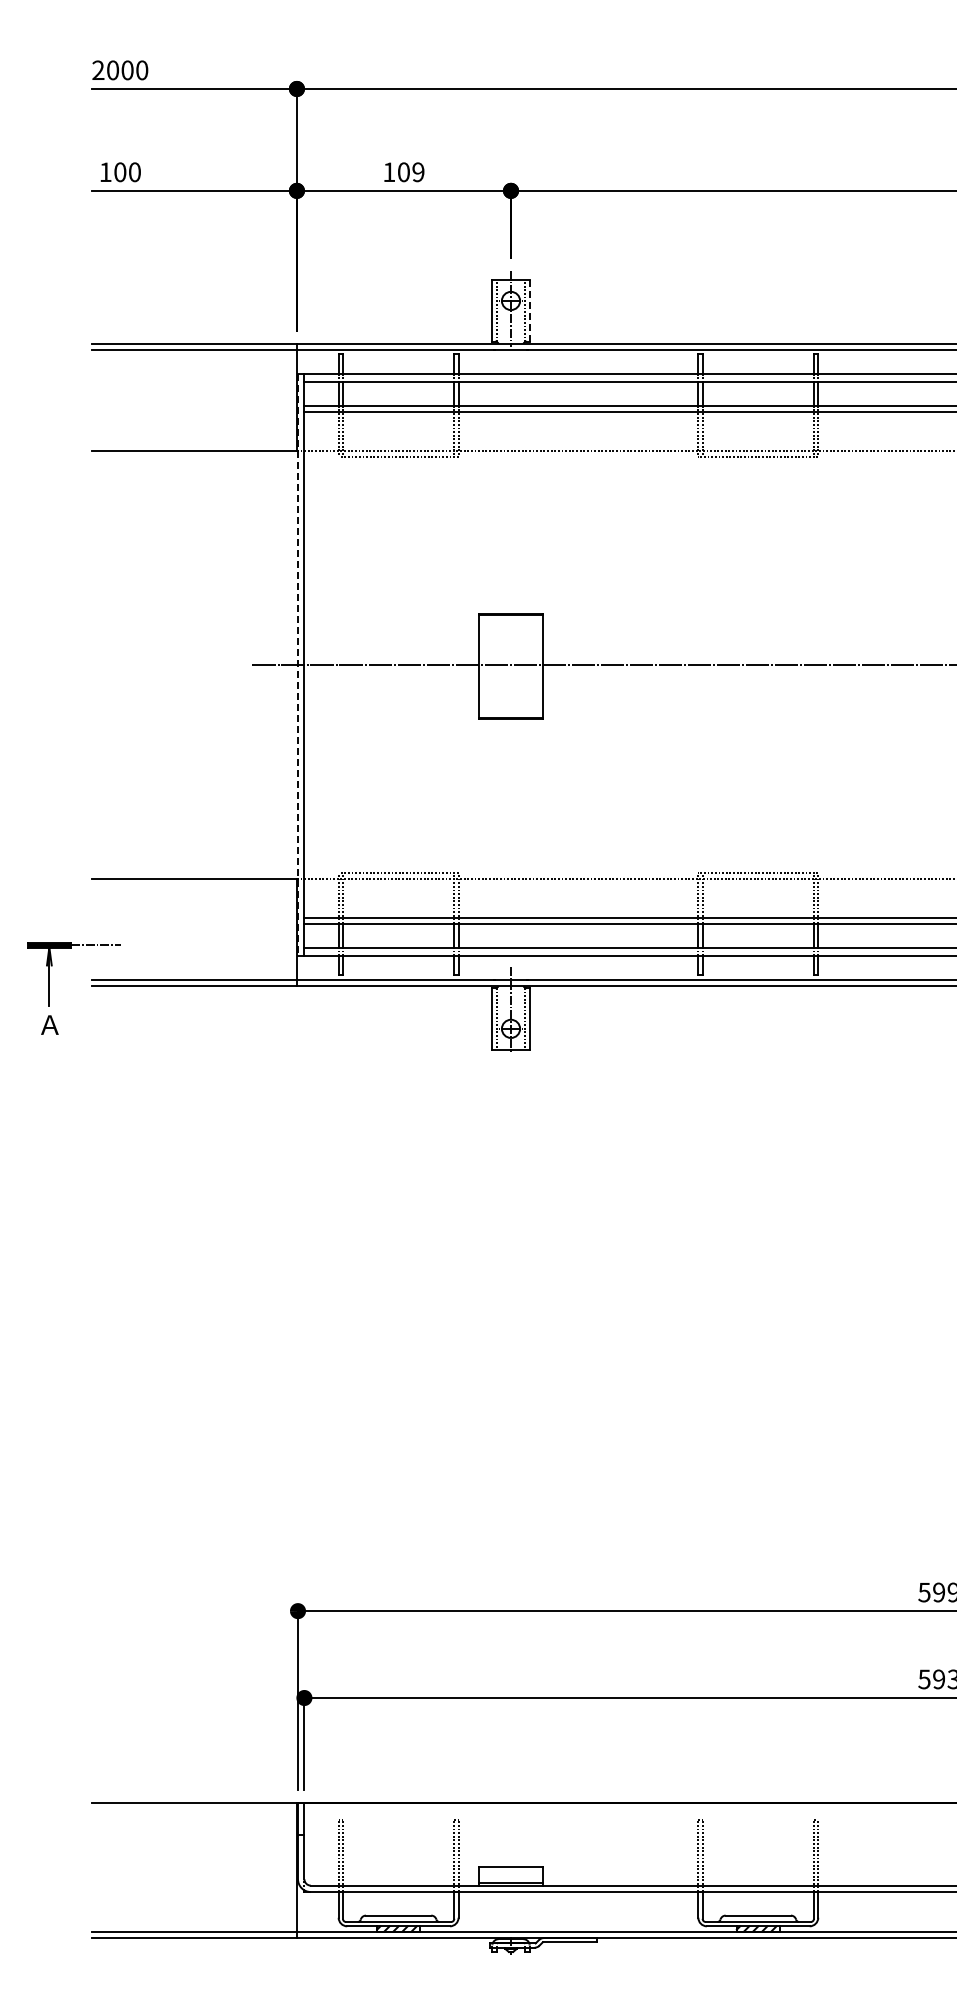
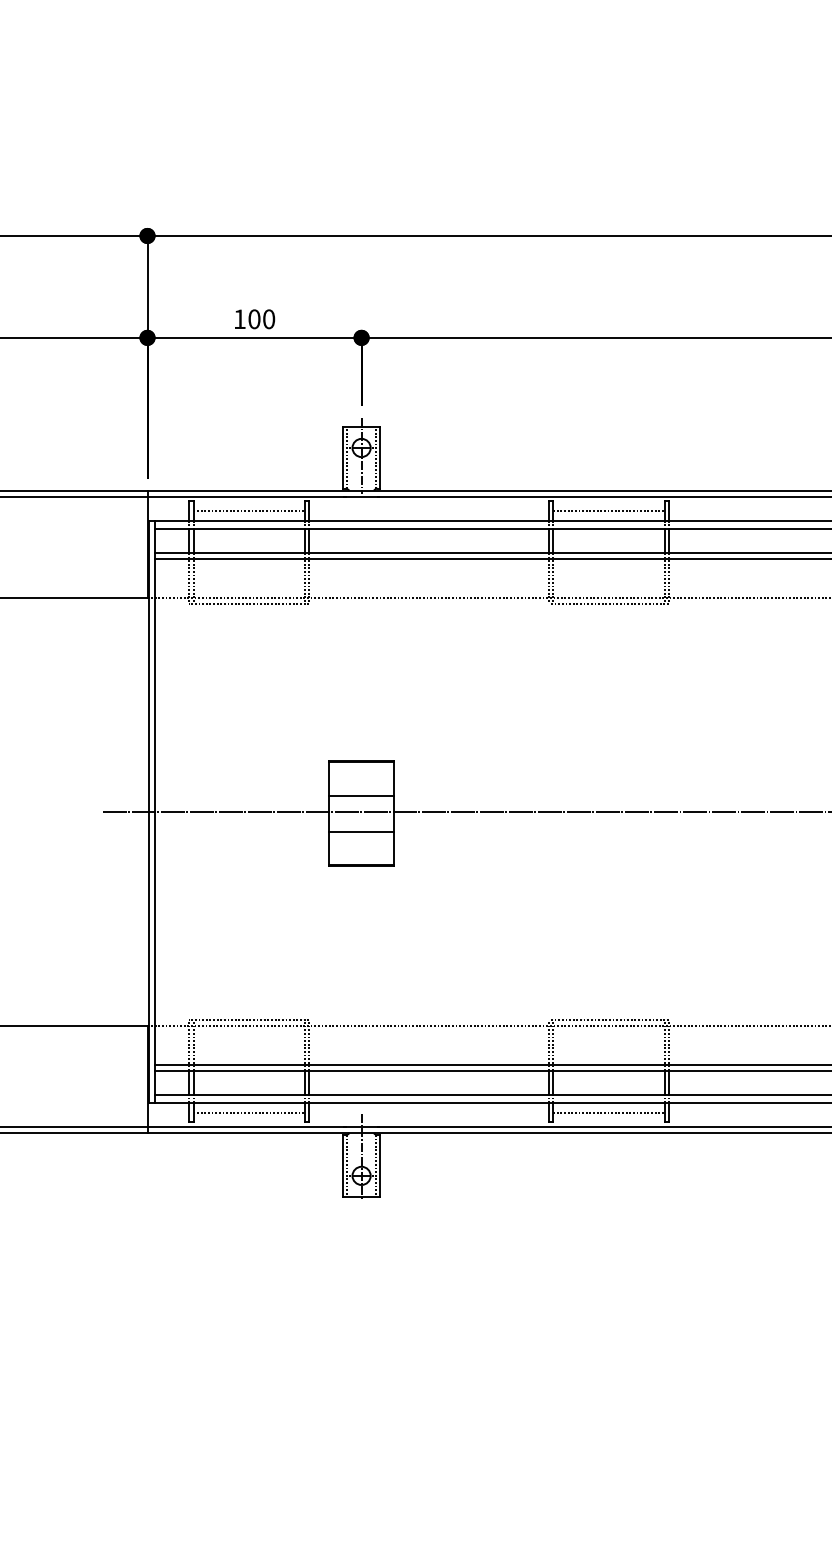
text: (418, 172) -> (269, 319), 109 -> 100
line: (529, 310) -> (380, 457), dashed -> solid
line: (398, 364) -> (249, 511), added
line: (757, 364) -> (608, 511), added
line: (510, 648) -> (361, 795), added
line: (298, 665) -> (149, 812), dashed -> solid
line: (510, 684) -> (361, 831), added
line: (398, 965) -> (249, 1112), added
line: (757, 965) -> (608, 1112), added

